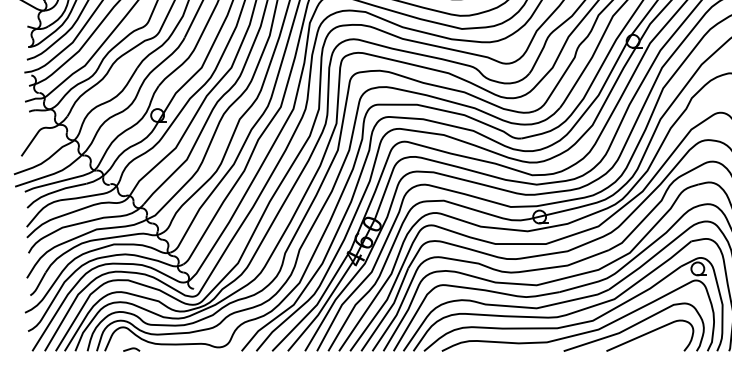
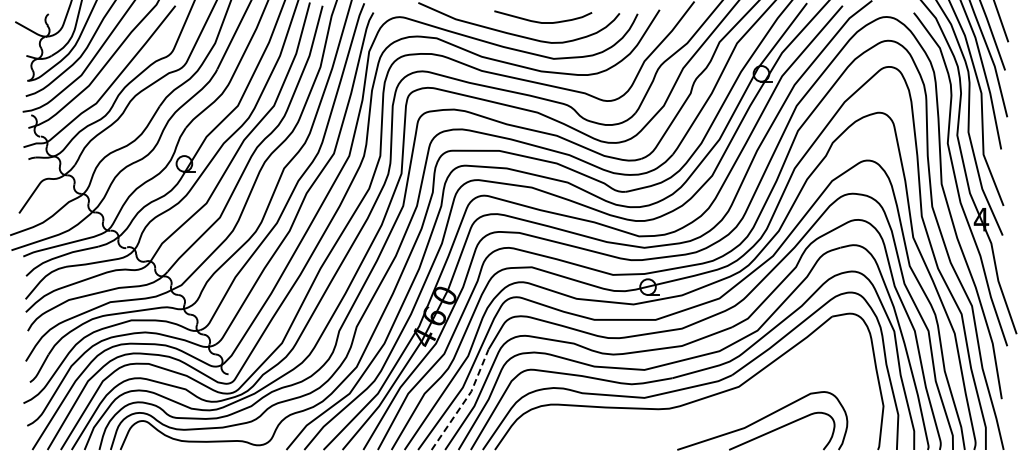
line: (388, 311) -> (464, 401), solid -> dashed
part: (577, 322) -> (694, 415), removed
curve: (131, 349) -> (152, 447), removed

